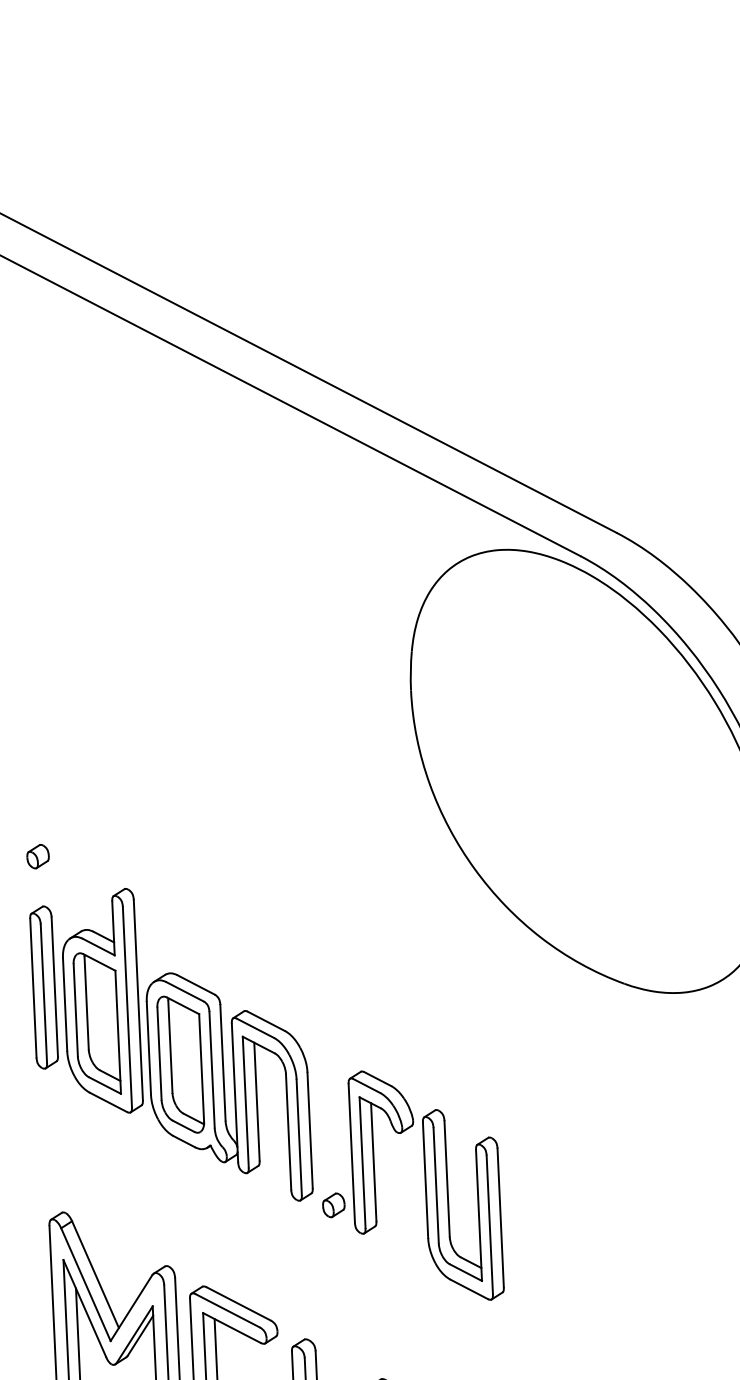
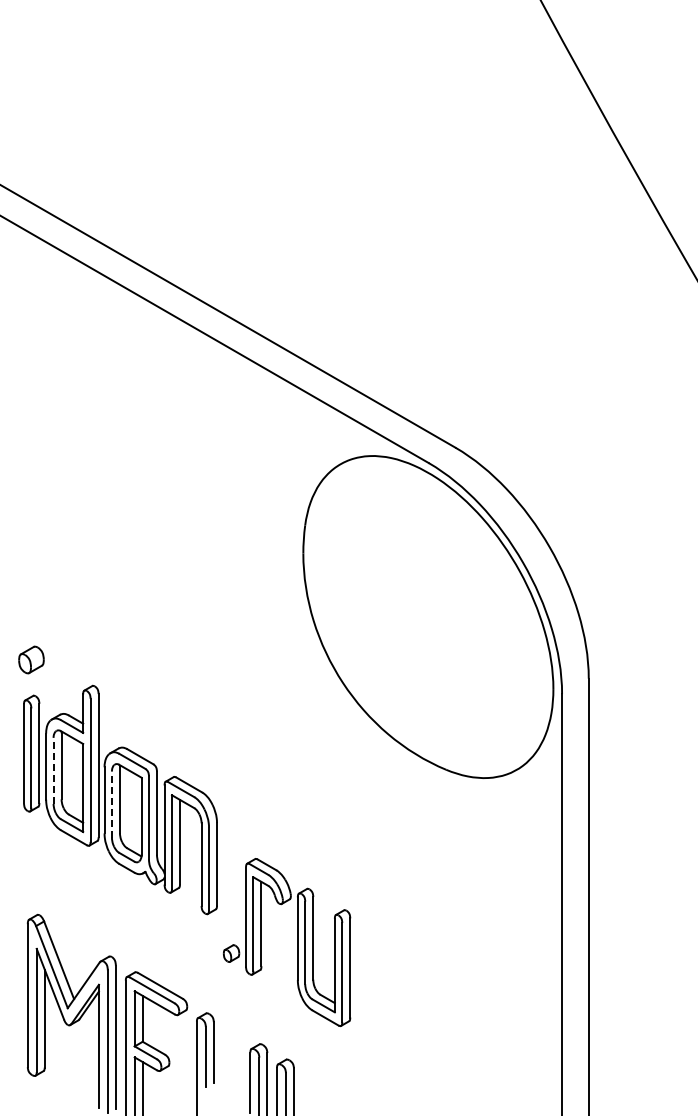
part: (37, 855) -> (31, 659), size x1.6
line: (75, 1009) -> (53, 770), solid -> dashed
line: (158, 1053) -> (111, 804), solid -> dashed
part: (425, 1185) -> (297, 942), moved

